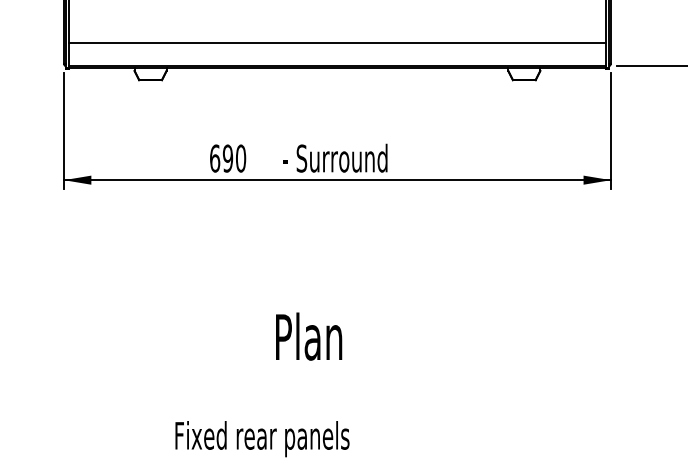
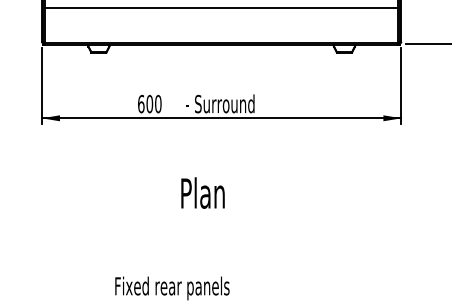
line: (337, 43) -> (221, 8), moved
text: (227, 159) -> (149, 104), 690 -> 600
text: (308, 335) -> (202, 192), moved

